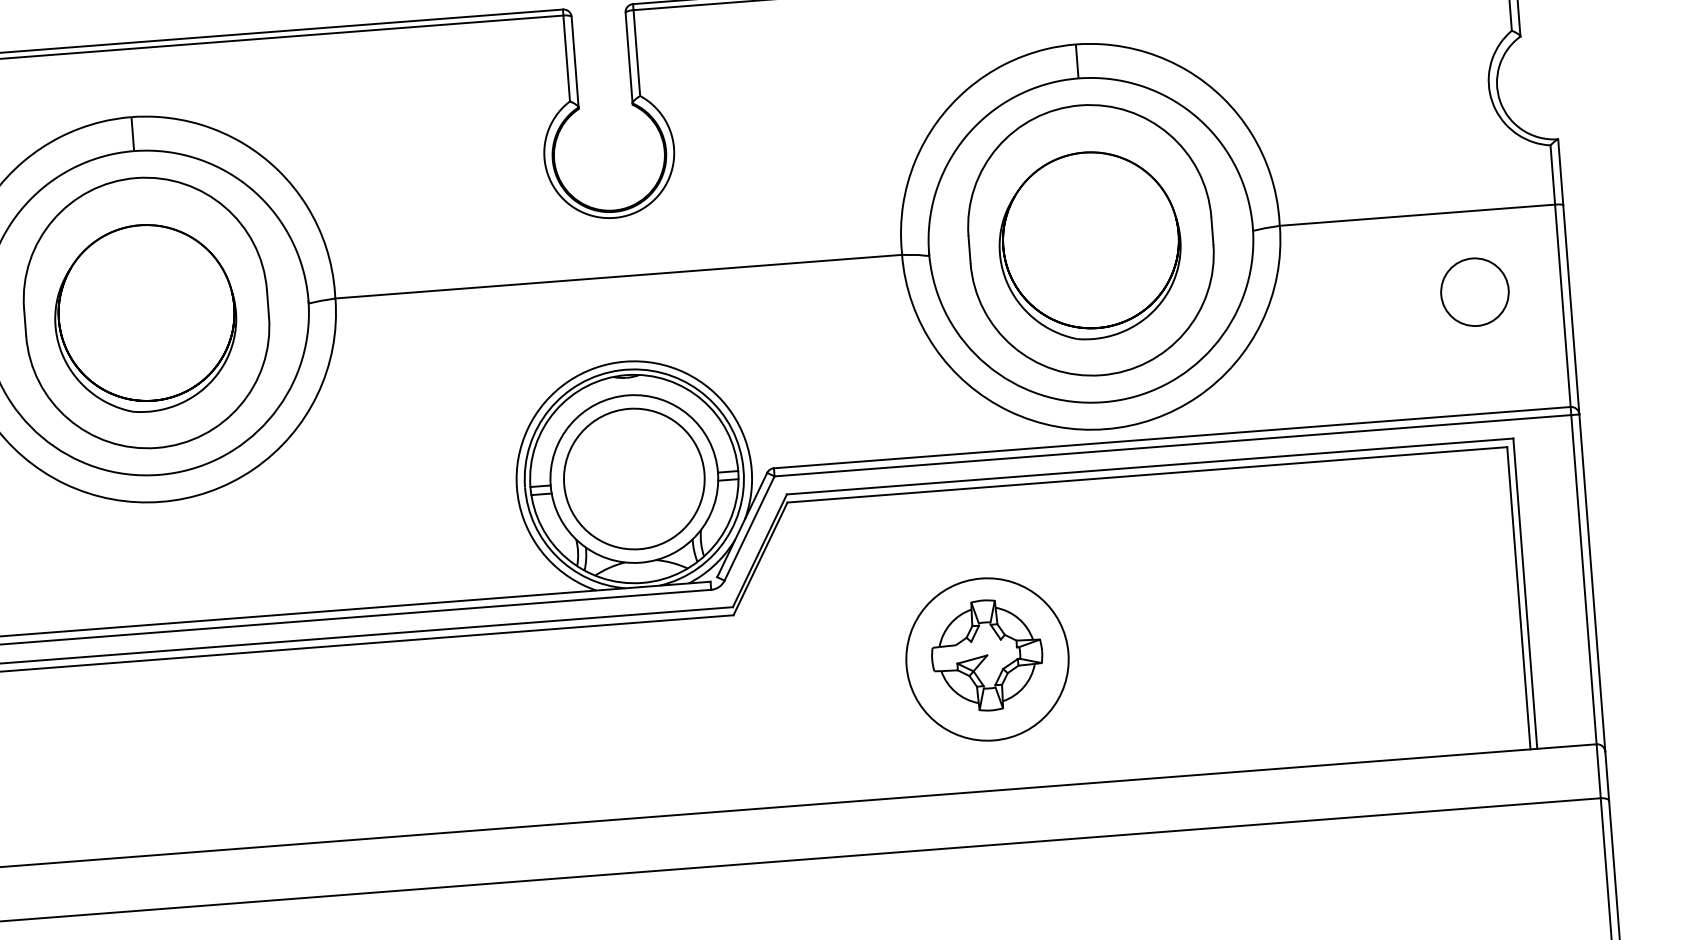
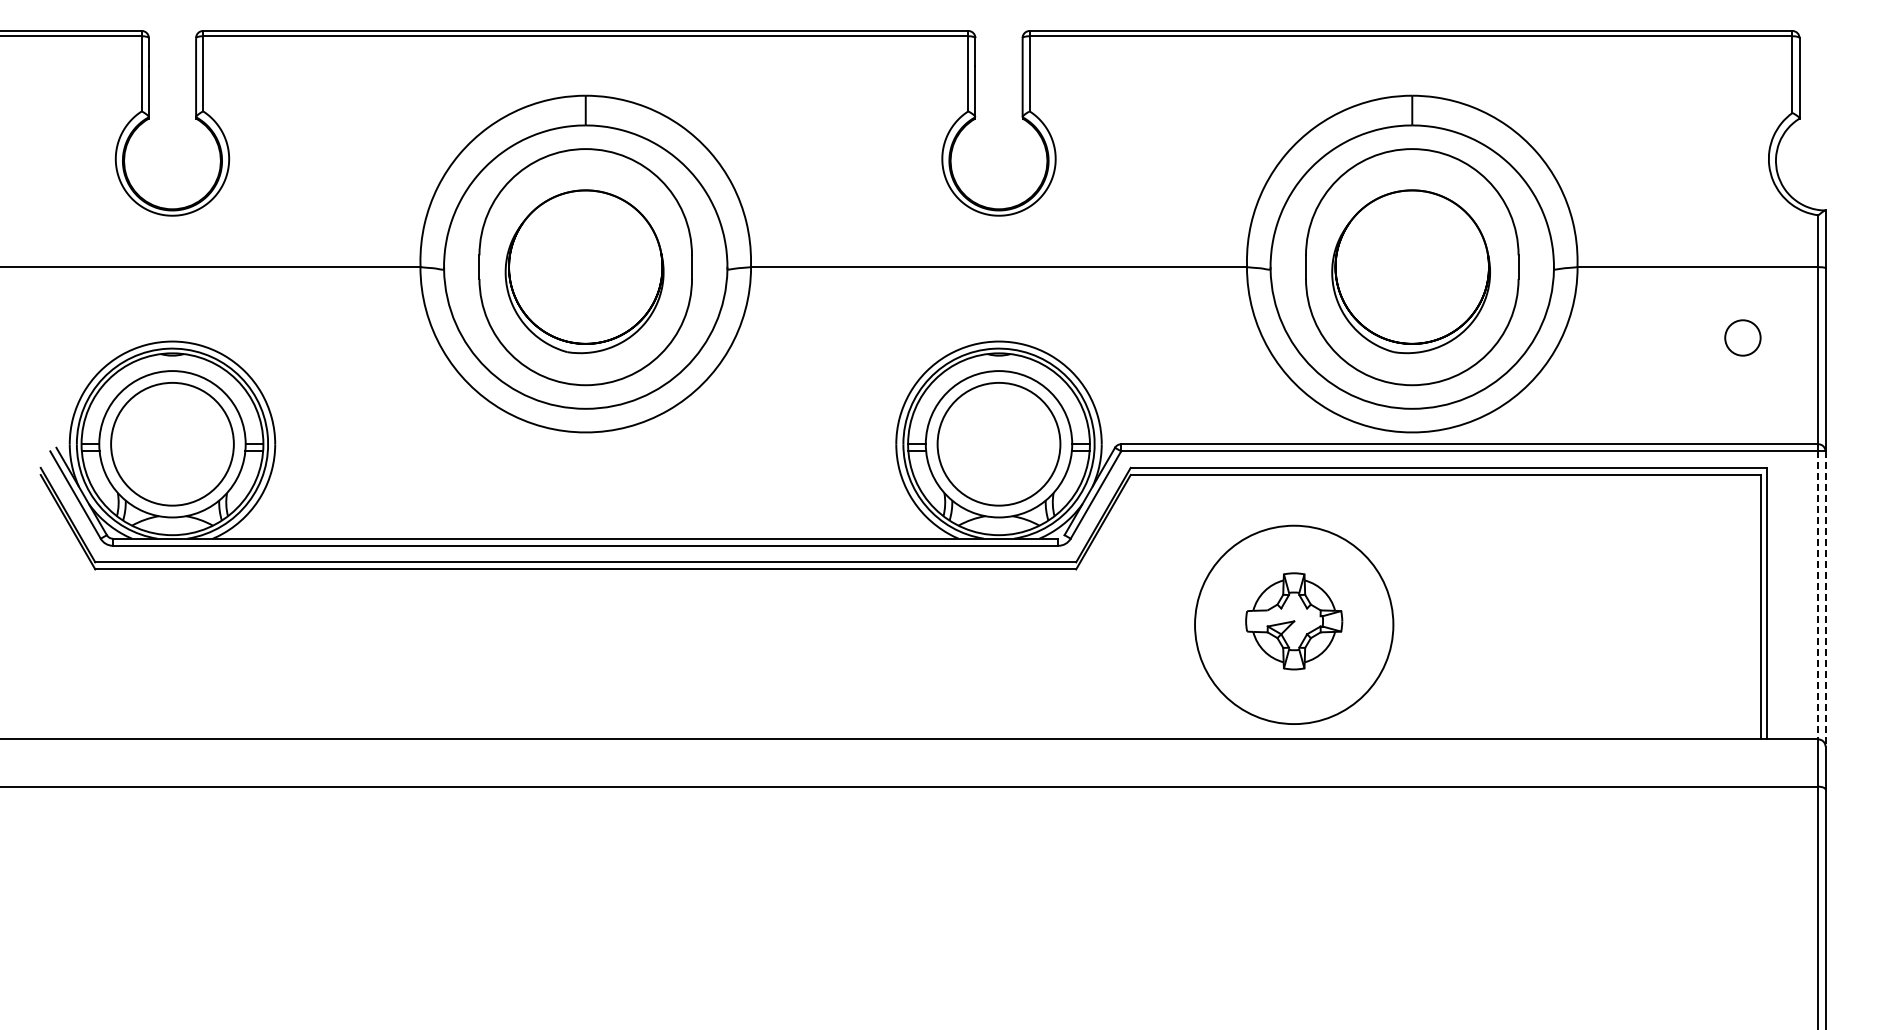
circle: (1474, 291) -> (1742, 337), size x0.6
line: (1583, 579) -> (1818, 595), solid -> dashed
line: (1592, 582) -> (1825, 598), solid -> dashed
circle: (987, 659) -> (1294, 624), size x1.4

